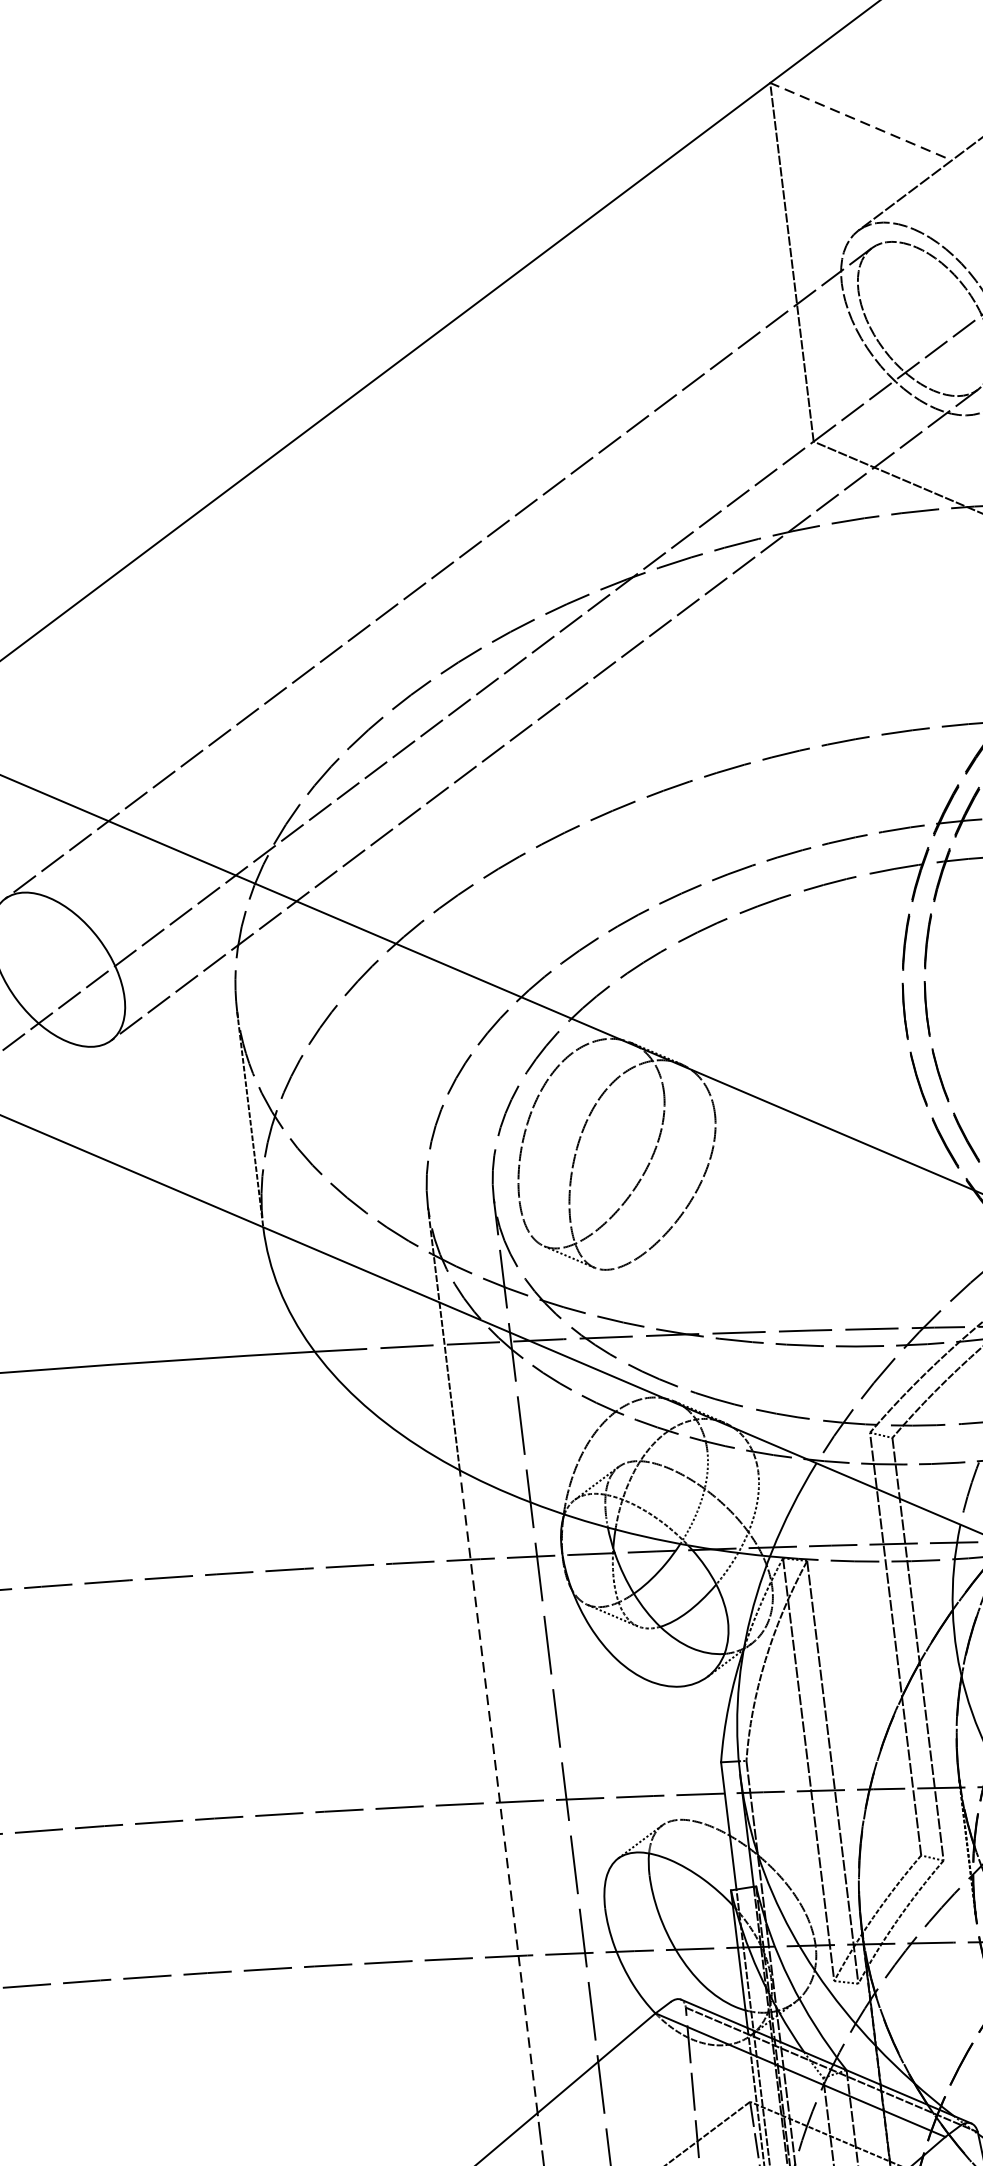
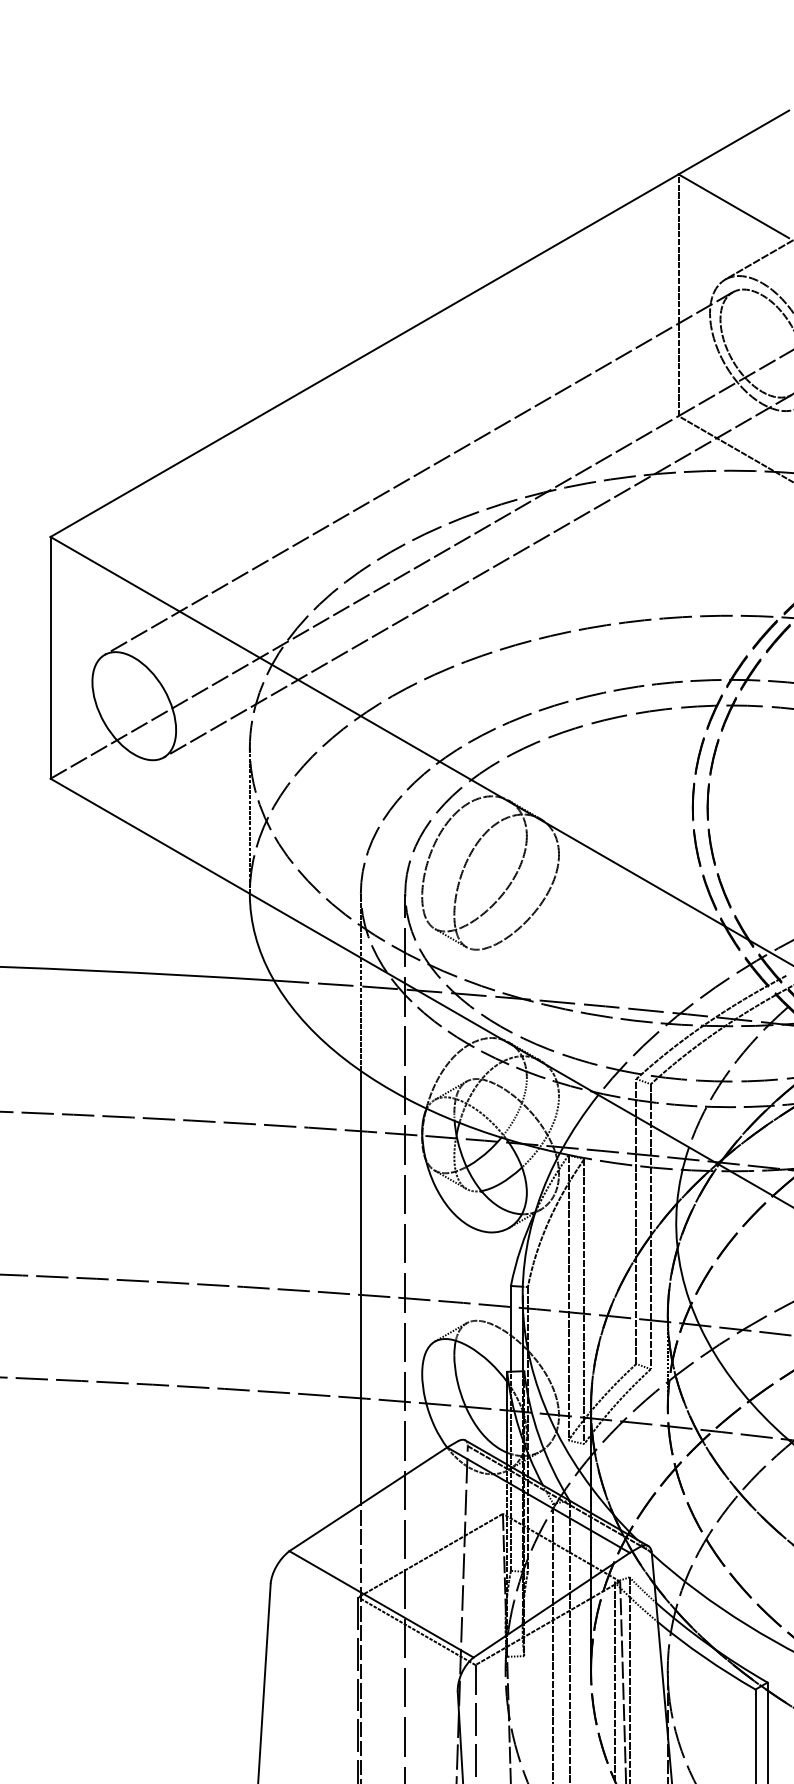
line: (857, 120) -> (733, 206), dashed -> solid
line: (498, 1791) -> (360, 1287), dashed -> solid

